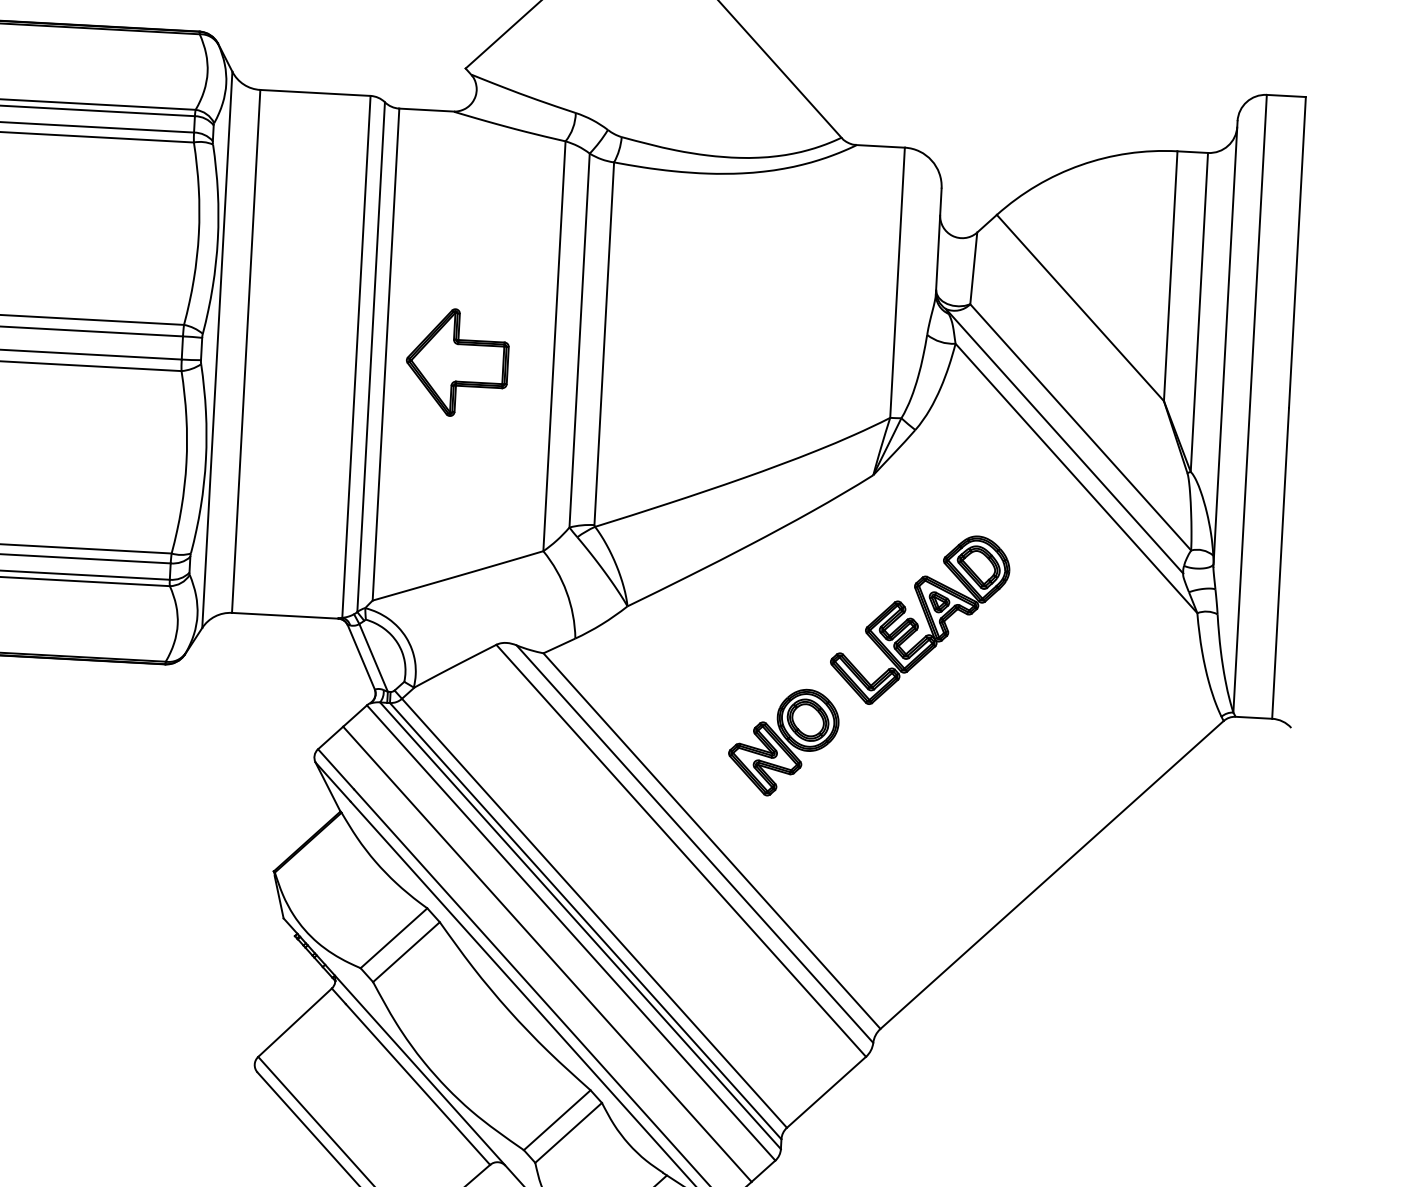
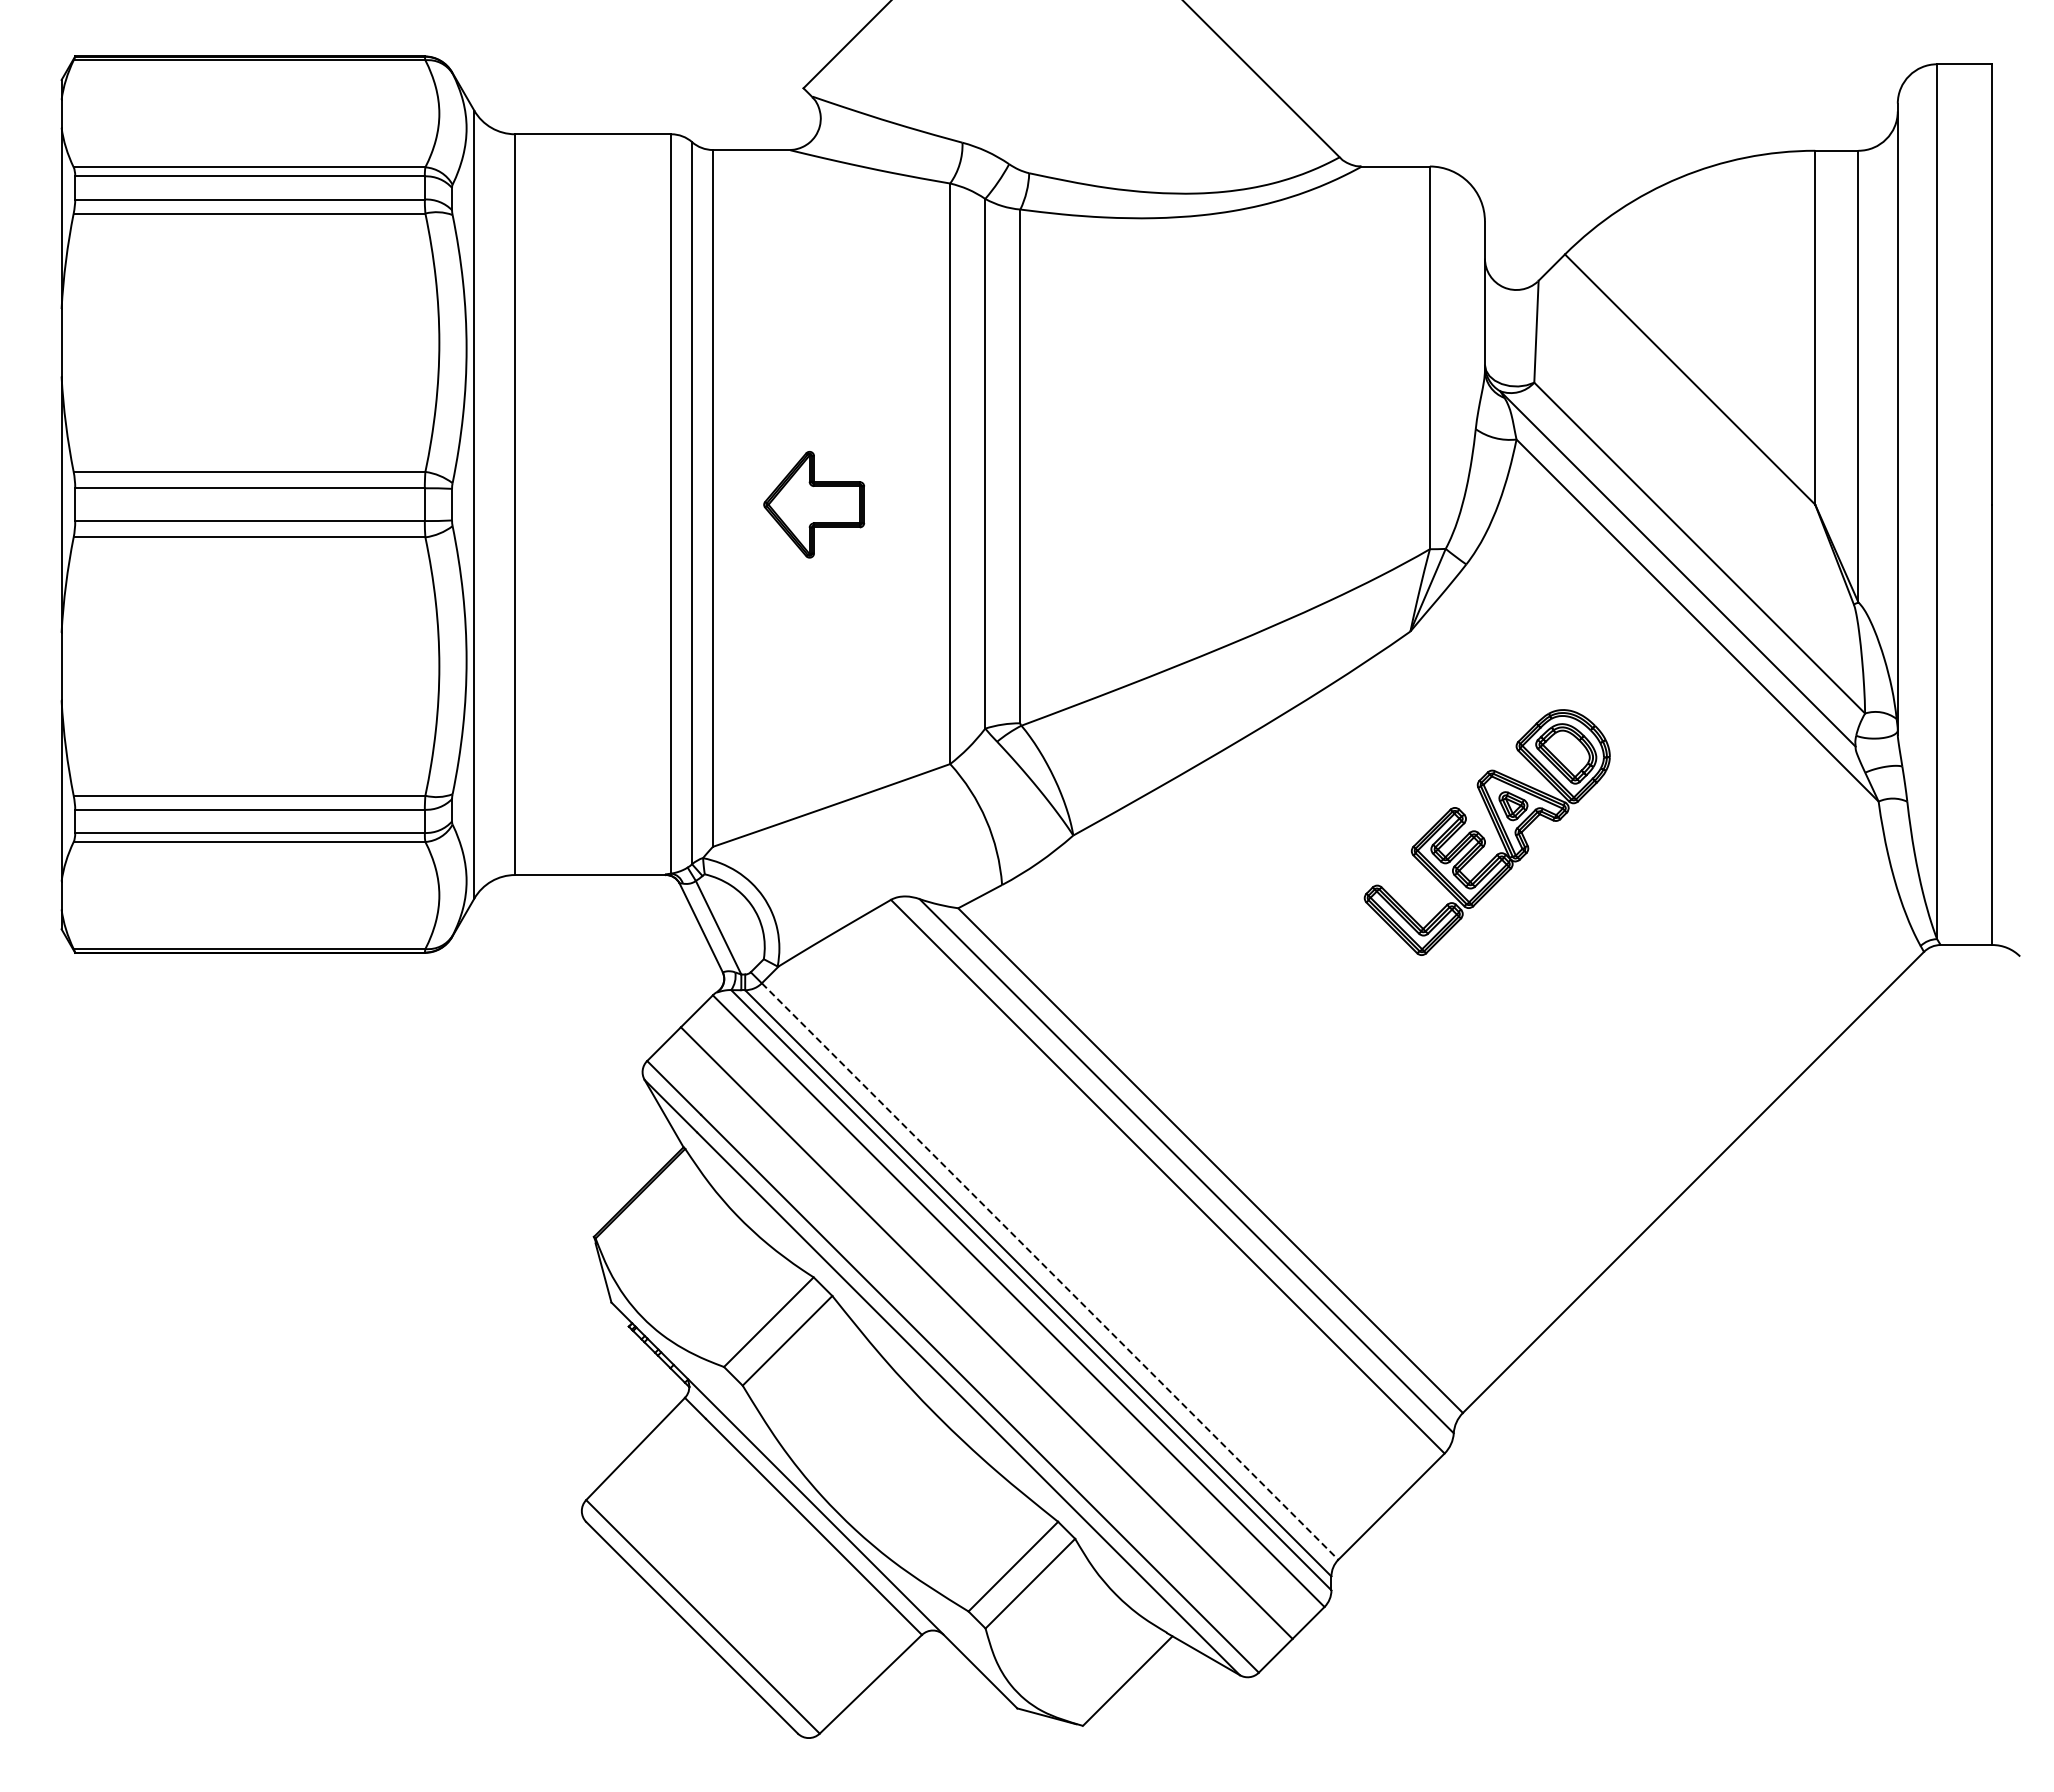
part: (456, 362) -> (813, 504), size x0.7
part: (783, 742) -> (1304, 1015), removed
line: (594, 913) -> (1050, 1271), solid -> dashed

